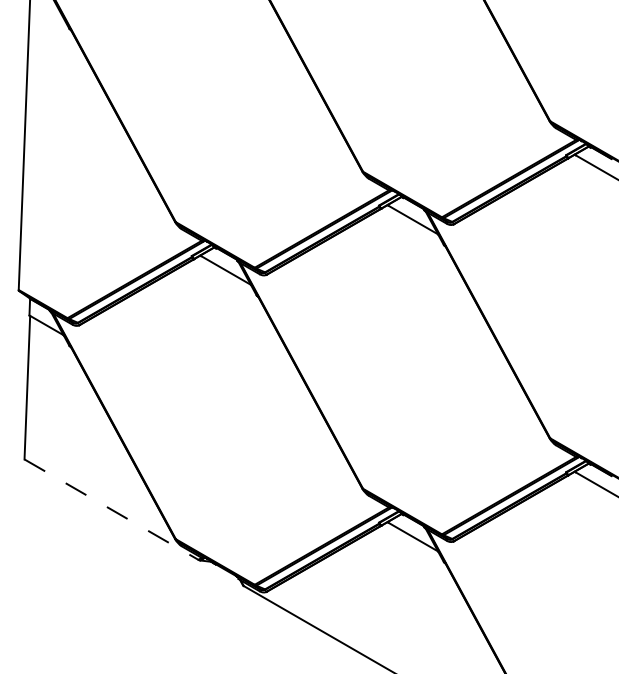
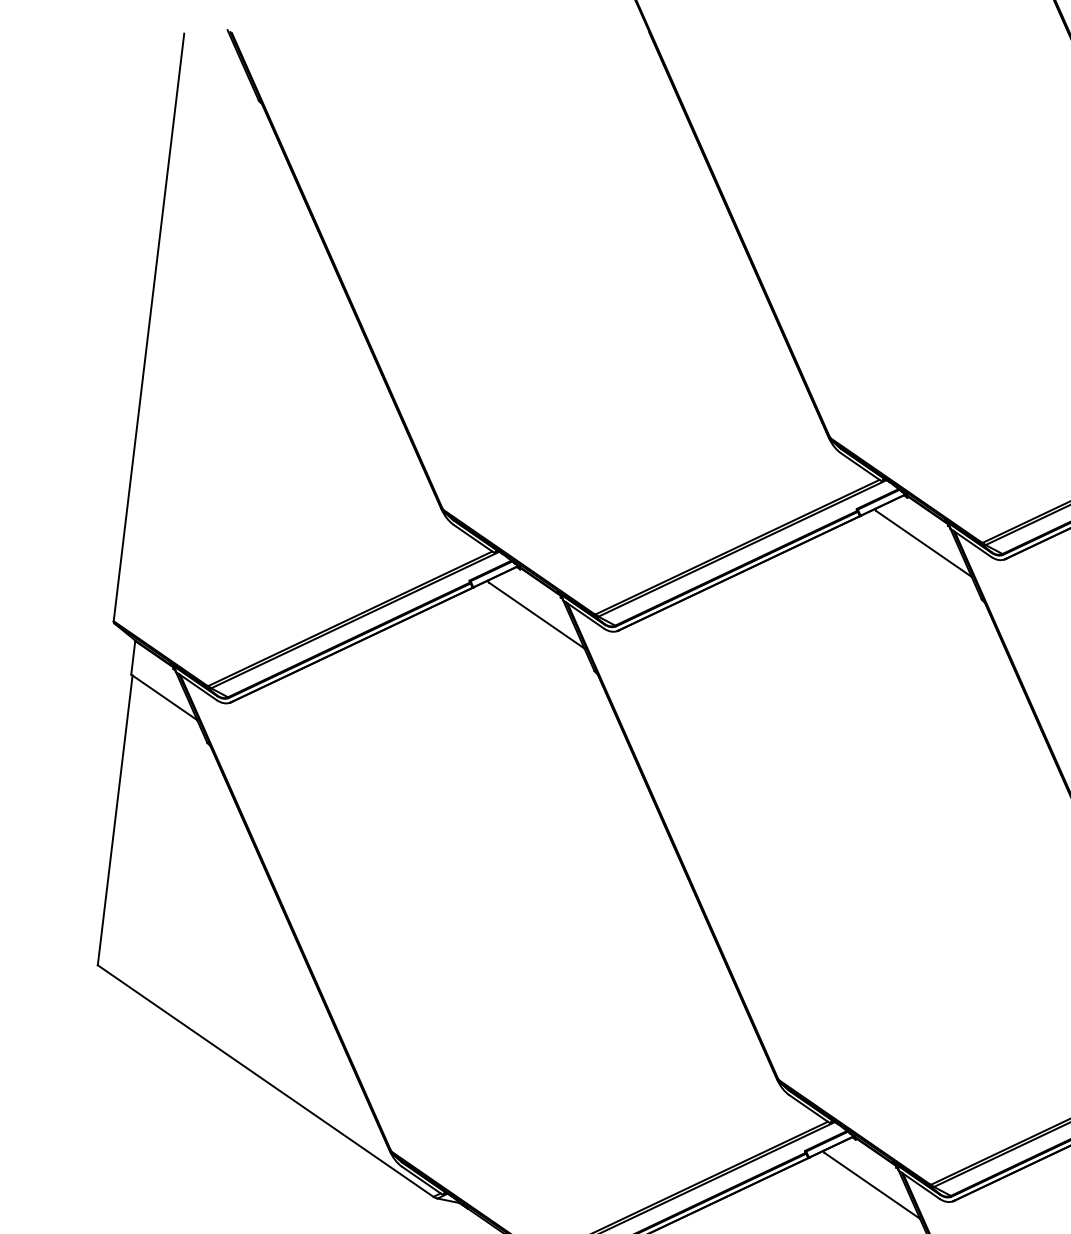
line: (111, 509) -> (265, 1080), dashed -> solid

